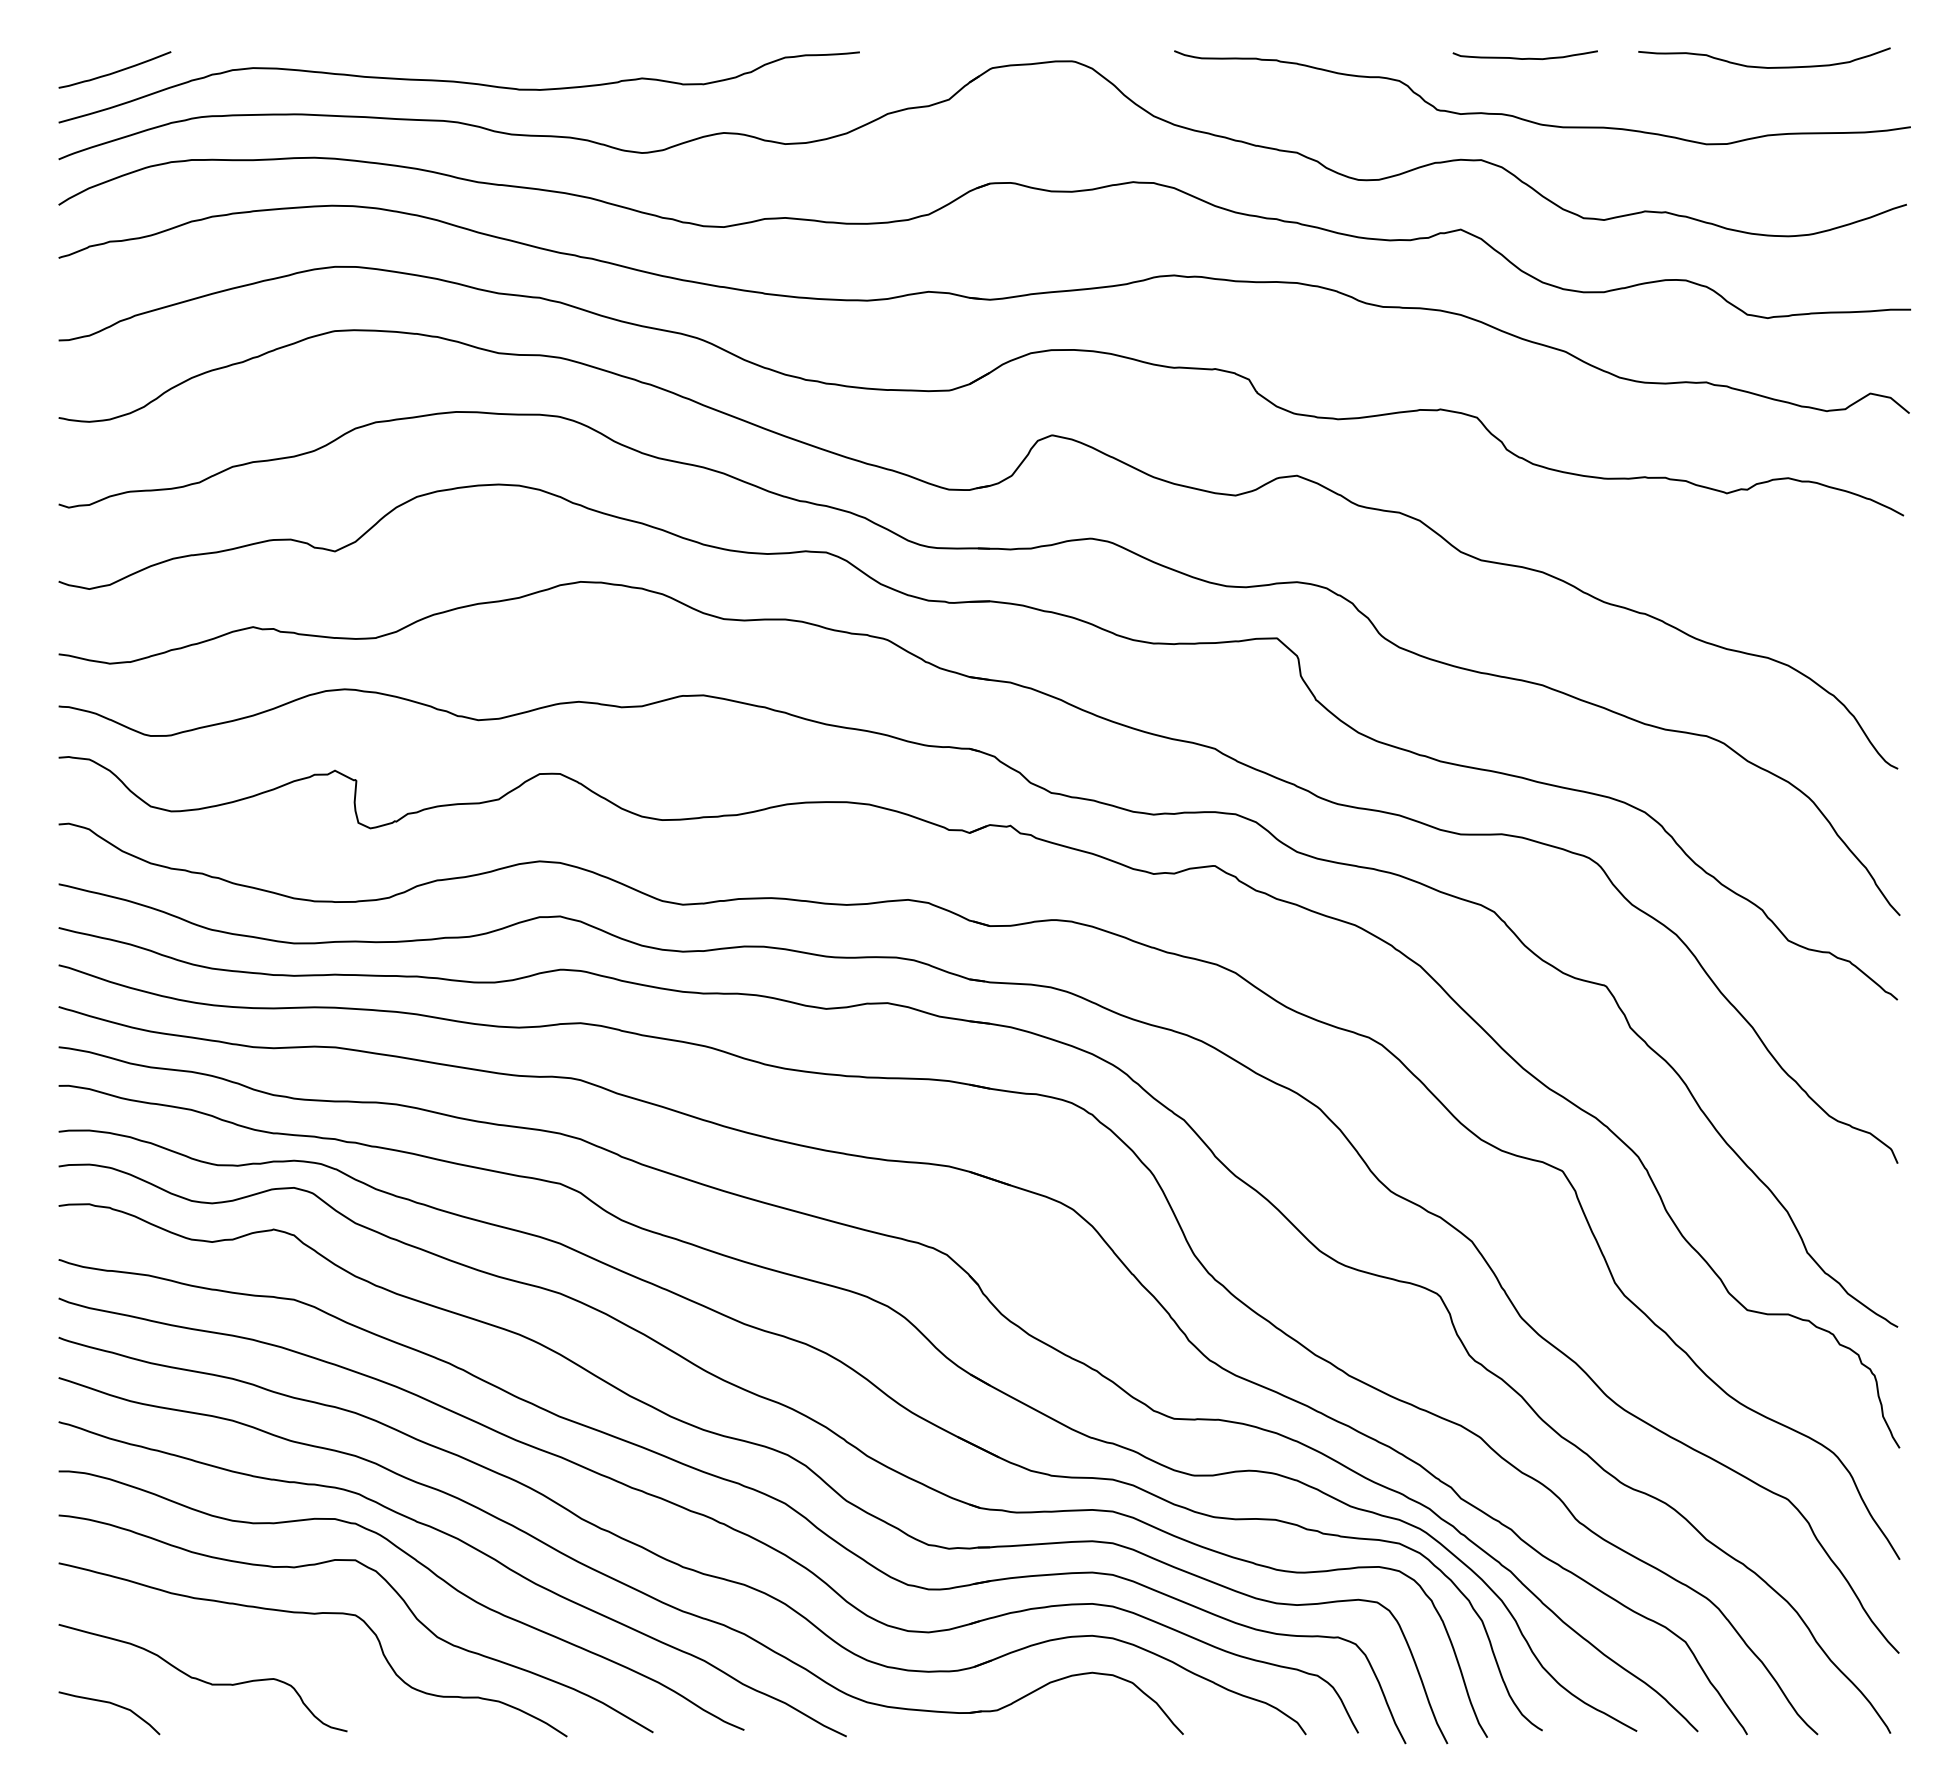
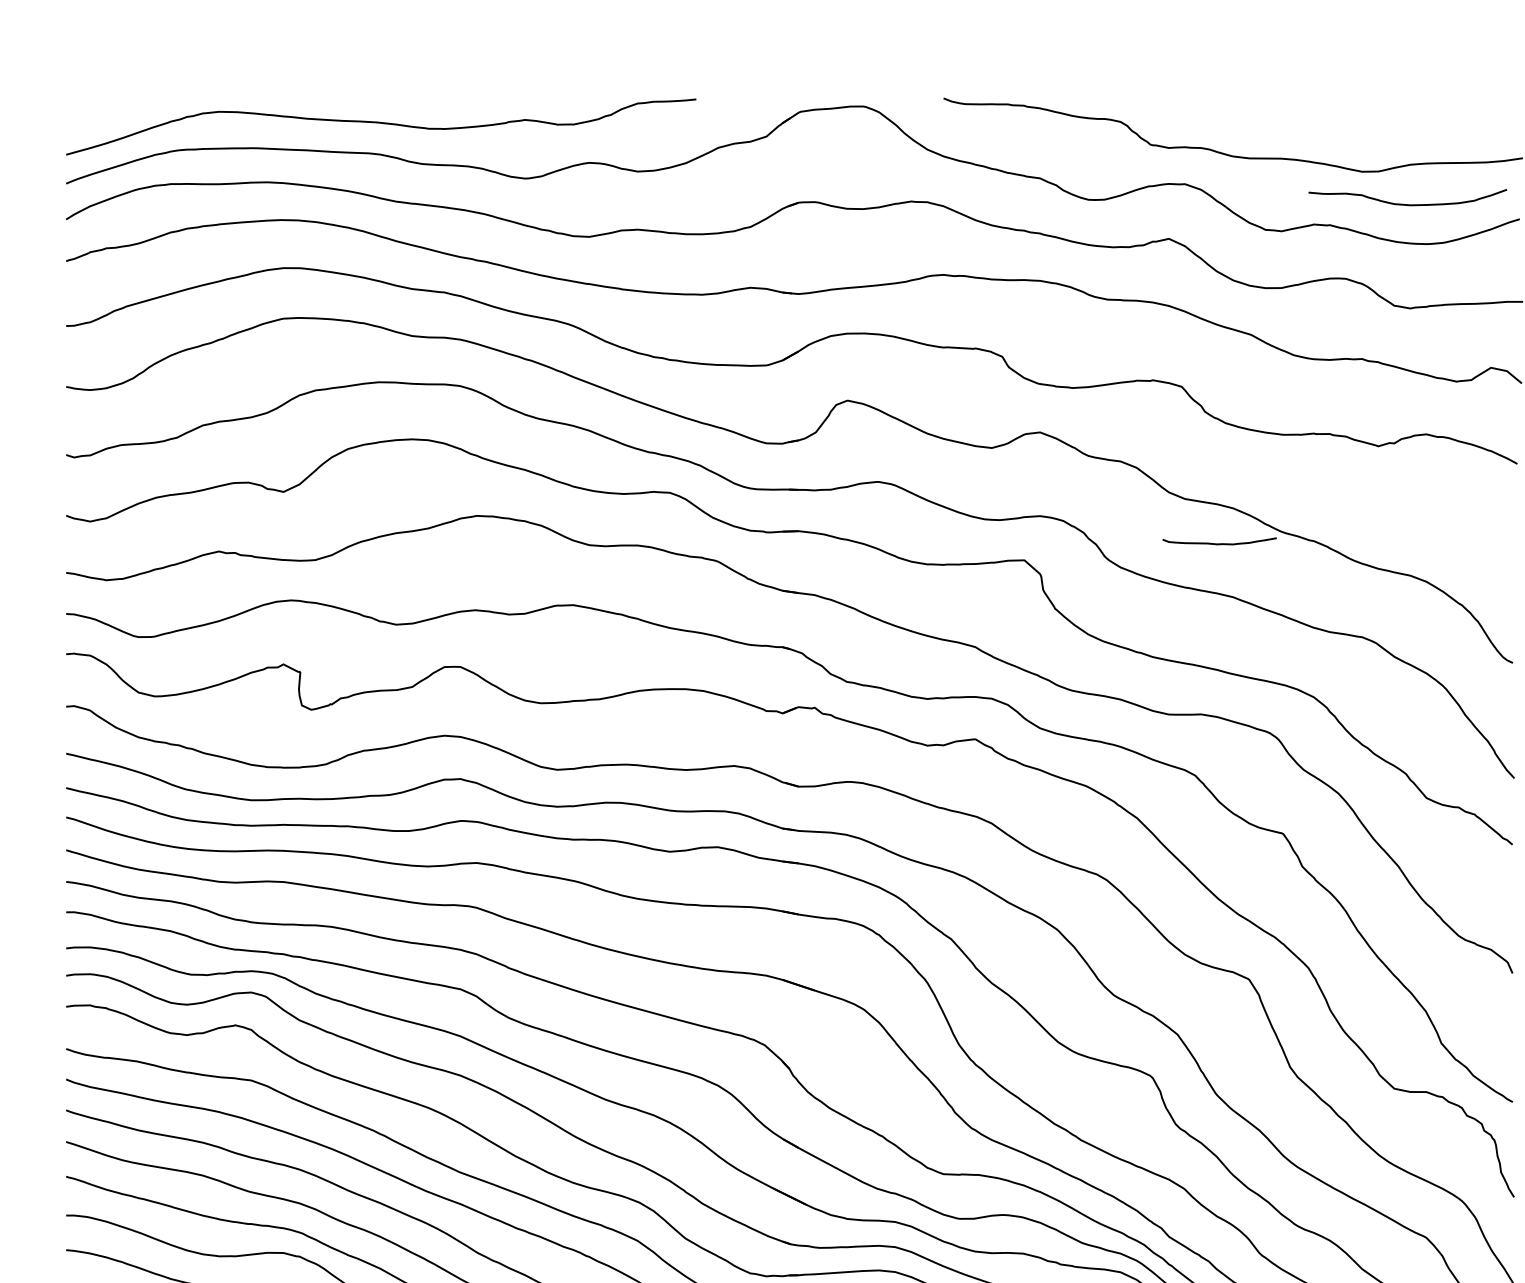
curve: (1524, 58) -> (1219, 543), moved
curve: (1764, 66) -> (1407, 204), moved
curve: (114, 71) -> (110, 114), removed

